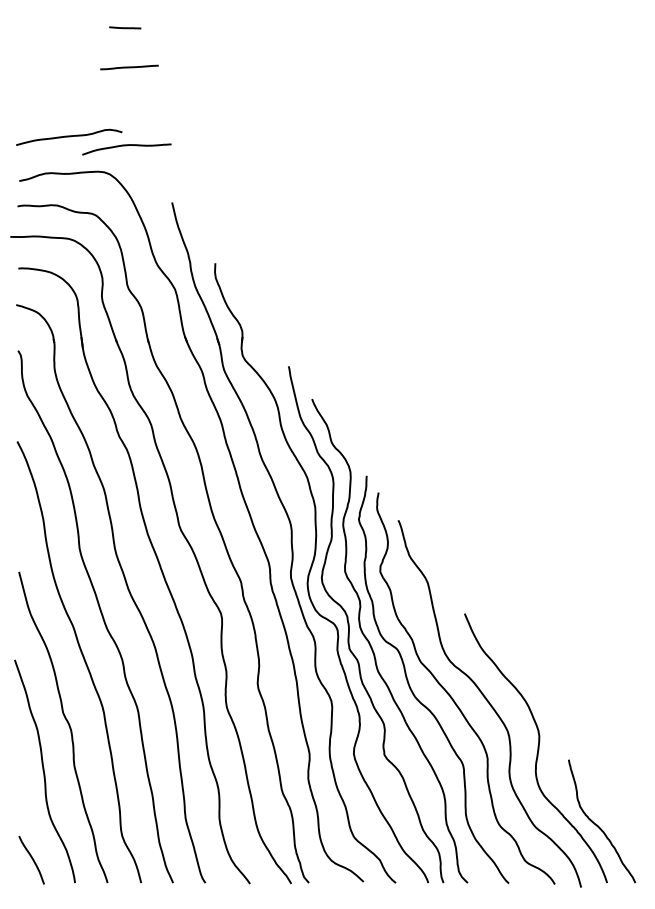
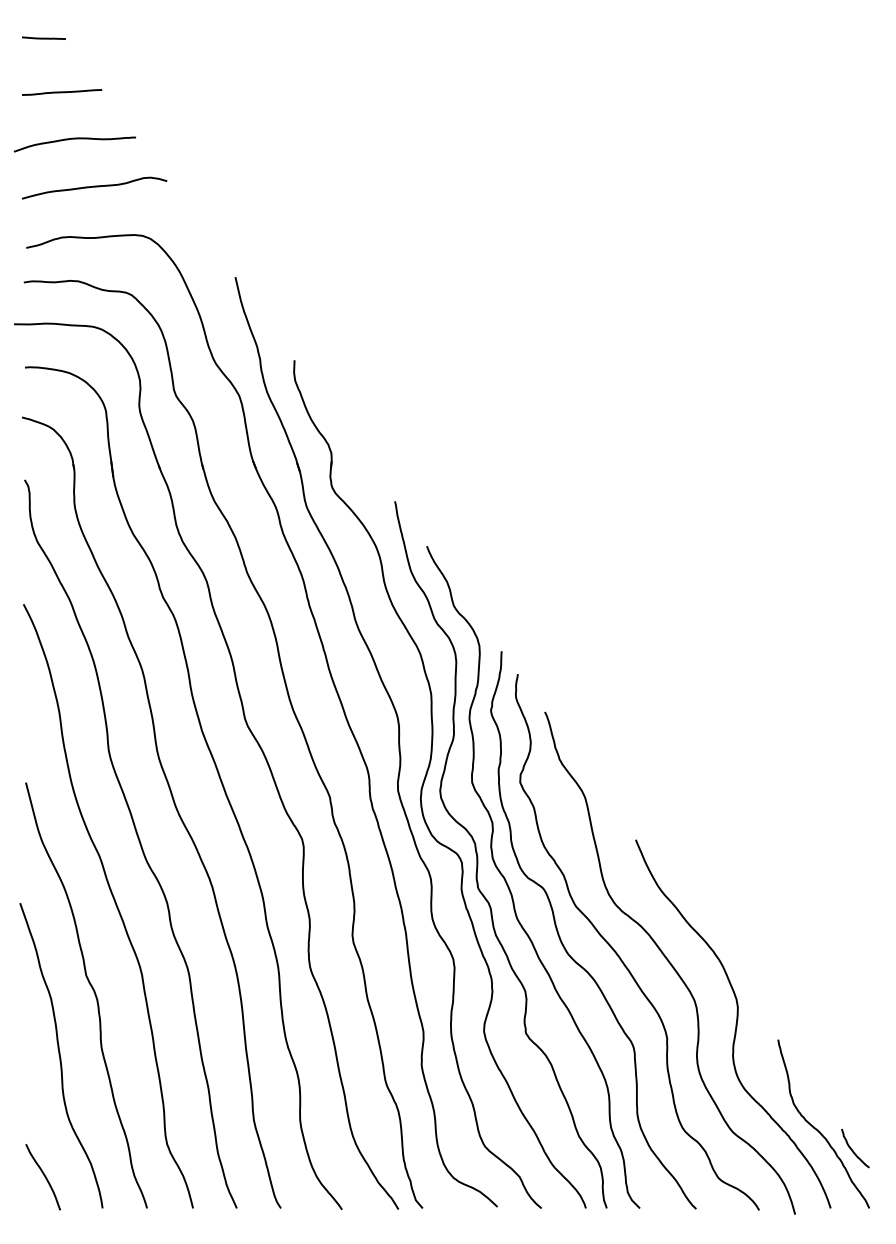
line: (125, 27) -> (44, 37), moved
line: (129, 67) -> (62, 92), moved
curve: (126, 146) -> (74, 140), moved
curve: (623, 839) -> (853, 1148), added

